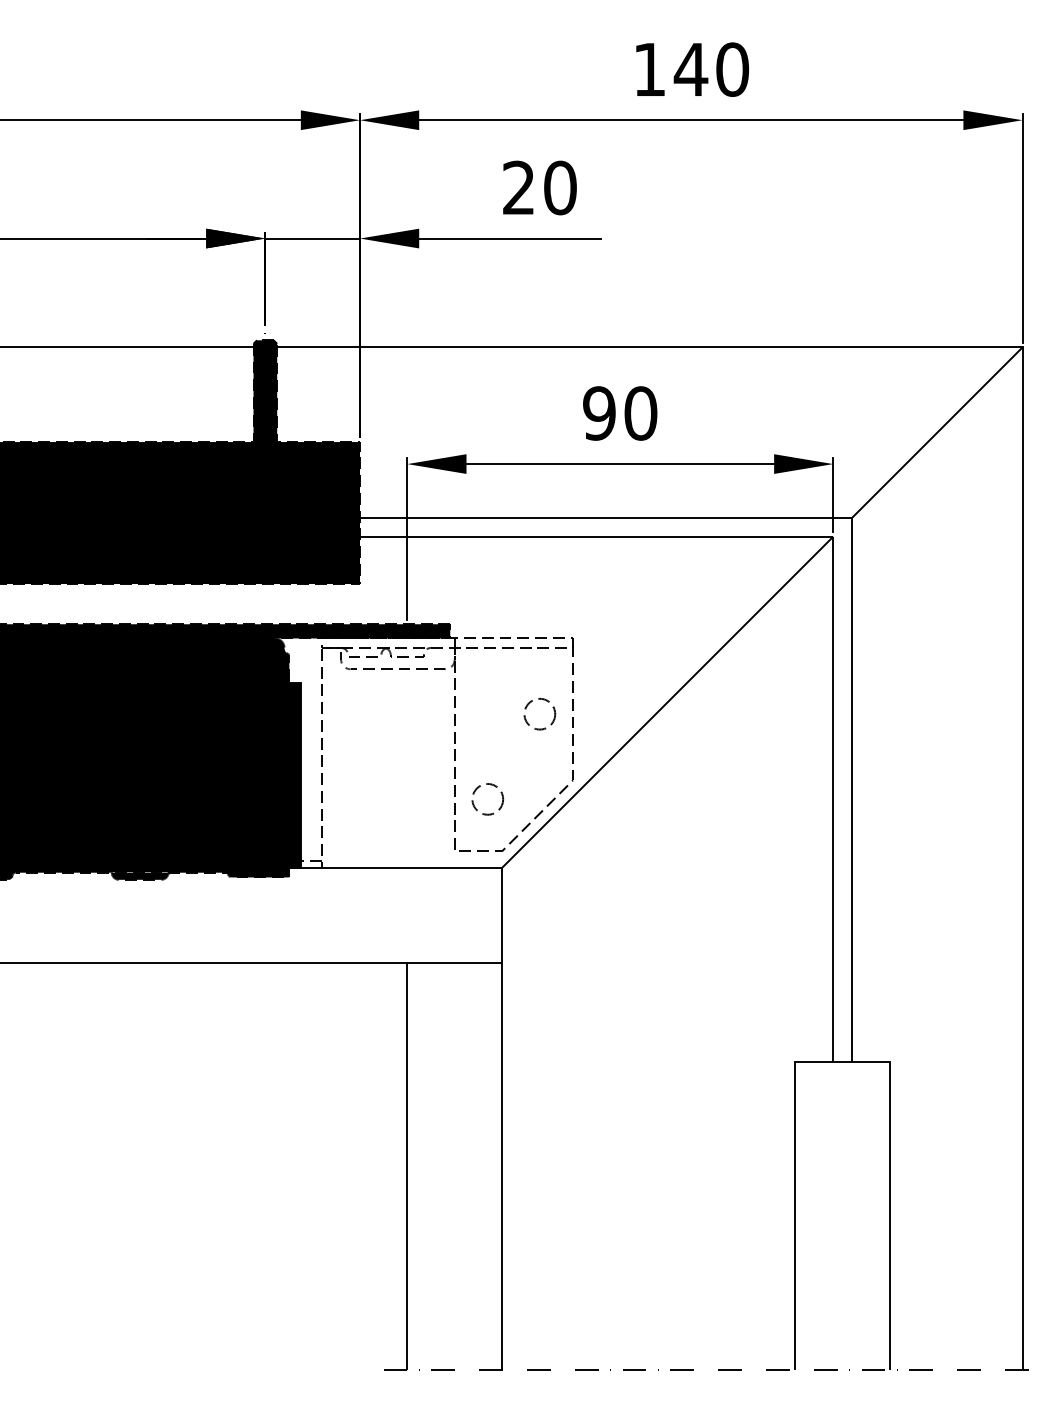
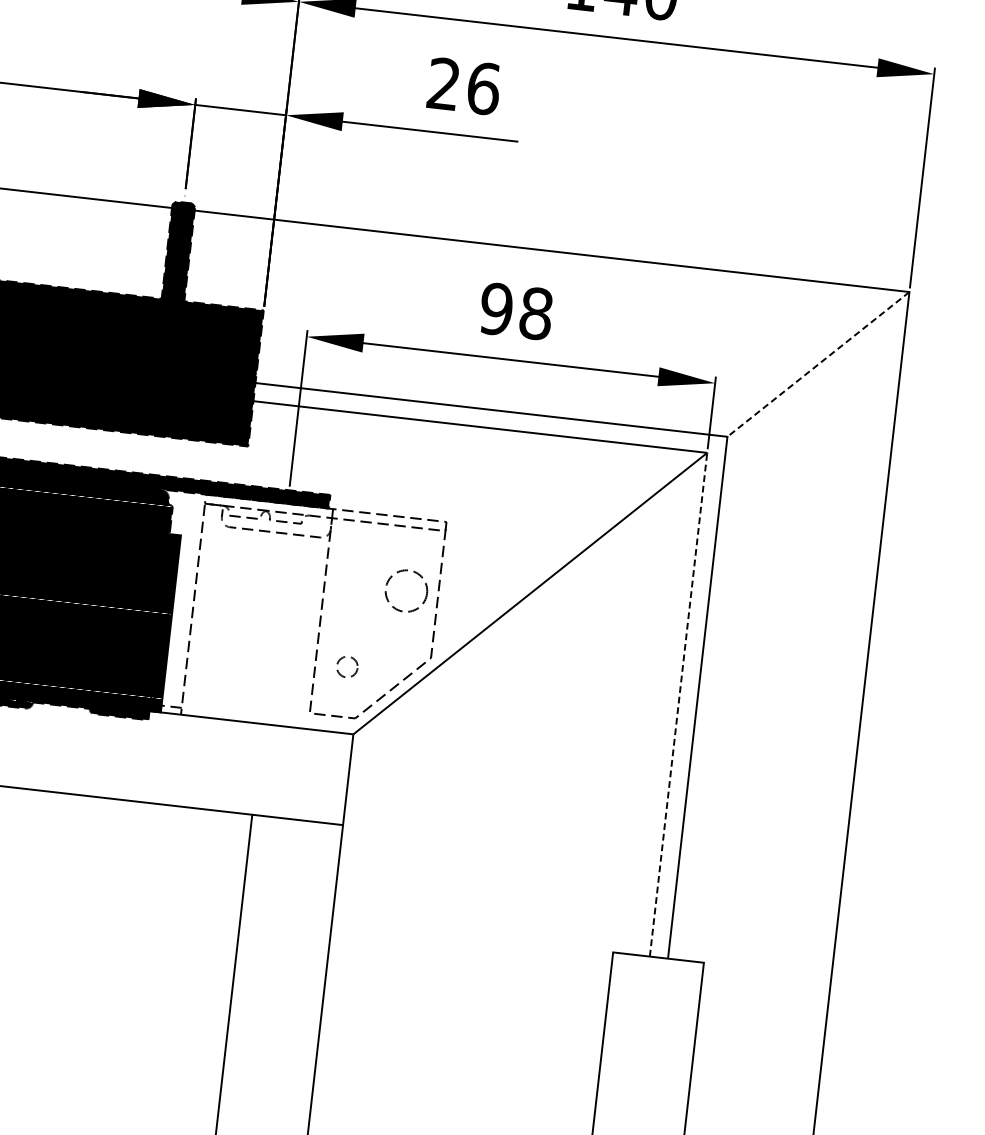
text: (560, 187) -> (483, 88), 20 -> 26
text: (640, 413) -> (535, 313), 90 -> 98
line: (937, 432) -> (818, 364), solid -> dashed
circle: (539, 713) -> (406, 590), size x1.4
line: (833, 798) -> (678, 703), solid -> dashed
circle: (487, 799) -> (346, 667), size x0.7

